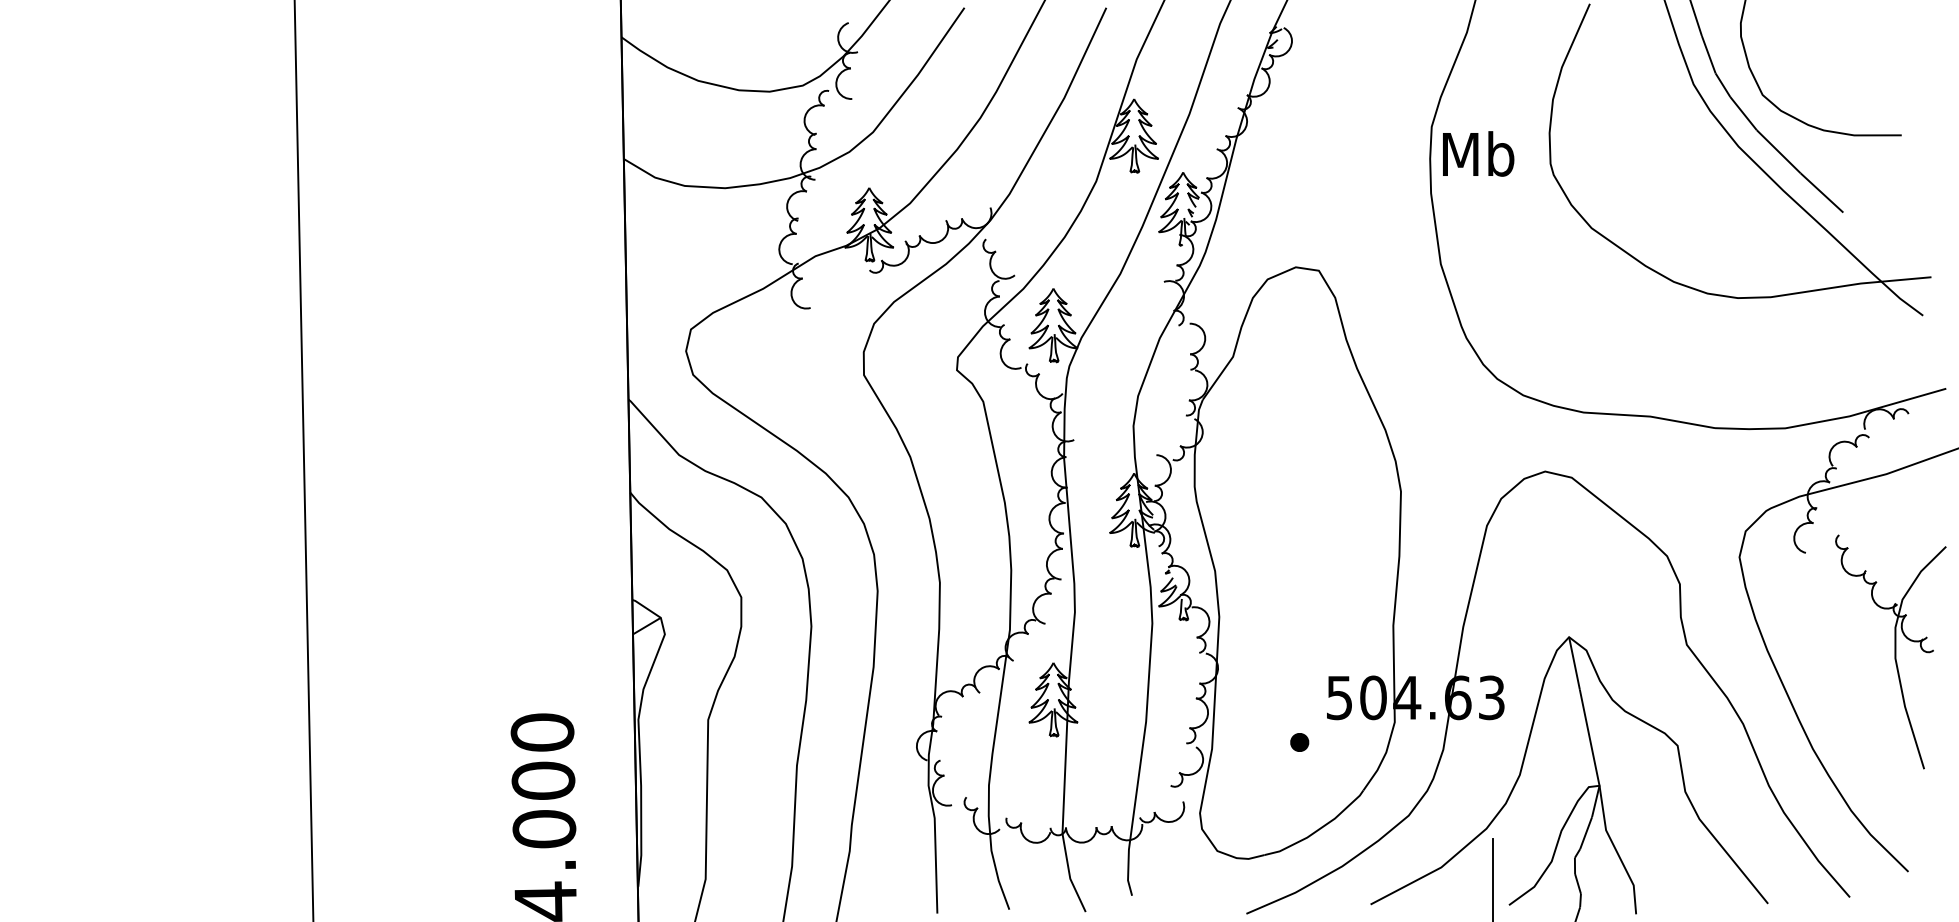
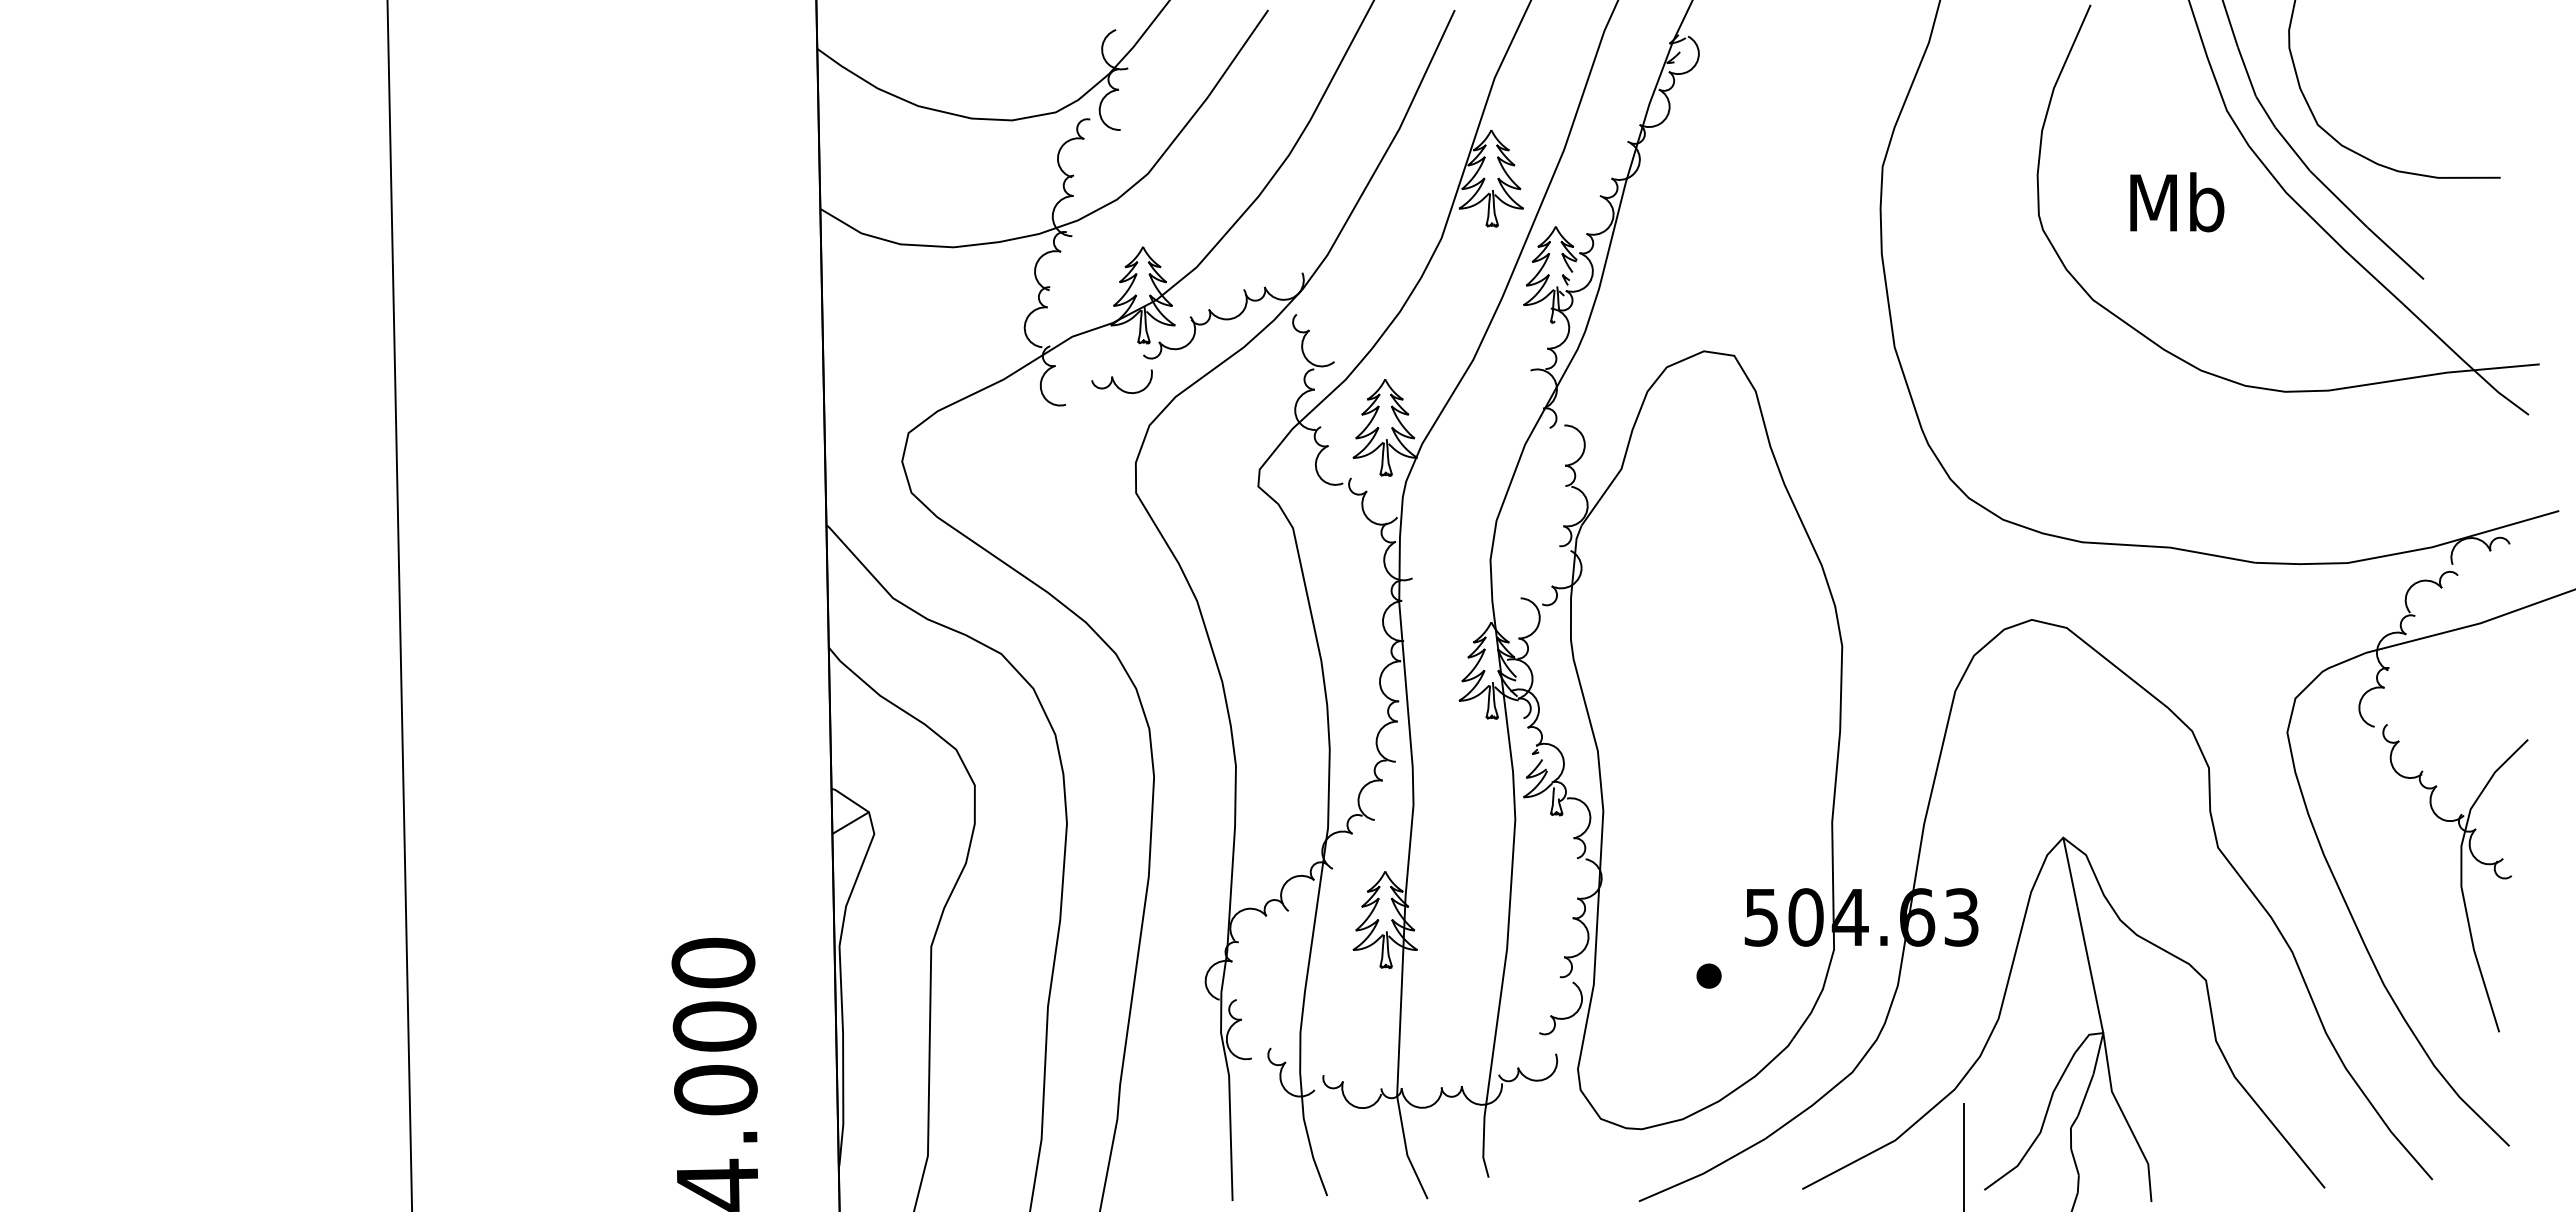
text: (1478, 154) -> (2177, 202), moved
part: (852, 290) -> (1121, 381), added
part: (1890, 652) -> (2455, 878), moved

